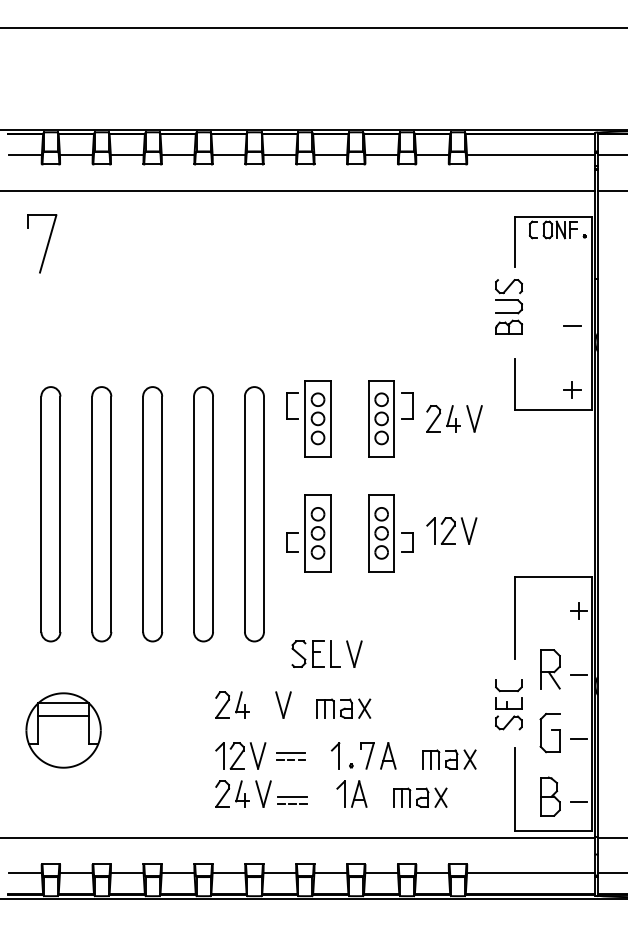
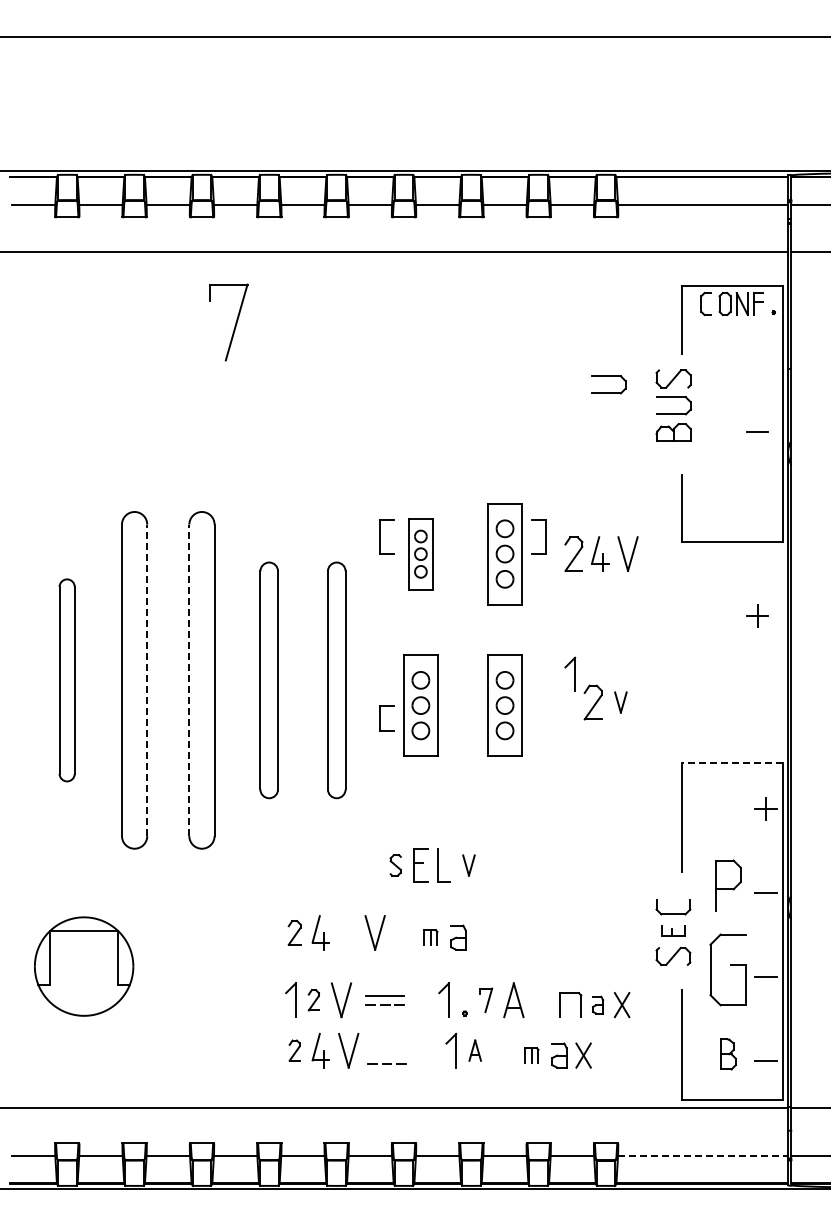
part: (46, 246) -> (234, 325), moved
part: (459, 284) -> (608, 376), added
part: (572, 389) -> (757, 615), moved
part: (317, 419) -> (420, 554), size x0.7
part: (50, 514) -> (66, 680), size x0.6
line: (111, 514) -> (147, 680), solid -> dashed
line: (143, 514) -> (189, 680), solid -> dashed
part: (202, 514) -> (268, 680), size x0.7
part: (254, 514) -> (336, 680), size x0.7
part: (431, 530) -> (570, 673), moved
part: (468, 530) -> (620, 702), size x0.6
part: (412, 543) -> (545, 718), removed
line: (553, 576) -> (732, 762), solid -> dashed
part: (298, 654) -> (395, 865), size x0.6
part: (354, 654) -> (468, 865), size x0.6
line: (554, 680) -> (733, 900), removed
part: (508, 703) -> (673, 930), size x0.7
part: (222, 704) -> (294, 932), size x0.7
part: (325, 708) -> (430, 937), size x0.6
part: (364, 708) -> (482, 937), removed
line: (63, 716) -> (83, 947), removed
part: (549, 732) -> (727, 969), size x1.4
part: (236, 756) -> (313, 1000), size x0.6
part: (367, 756) -> (486, 1000), size x0.7
line: (431, 759) -> (570, 1005), removed
part: (451, 759) -> (597, 1005), size x0.7
part: (222, 793) -> (294, 1050), size x0.6
part: (358, 793) -> (474, 1050), size x0.6
line: (292, 796) -> (387, 1054), removed
part: (550, 796) -> (728, 1054), size x0.6
part: (401, 797) -> (531, 1055), size x0.6
line: (530, 873) -> (702, 1155), solid -> dashed

